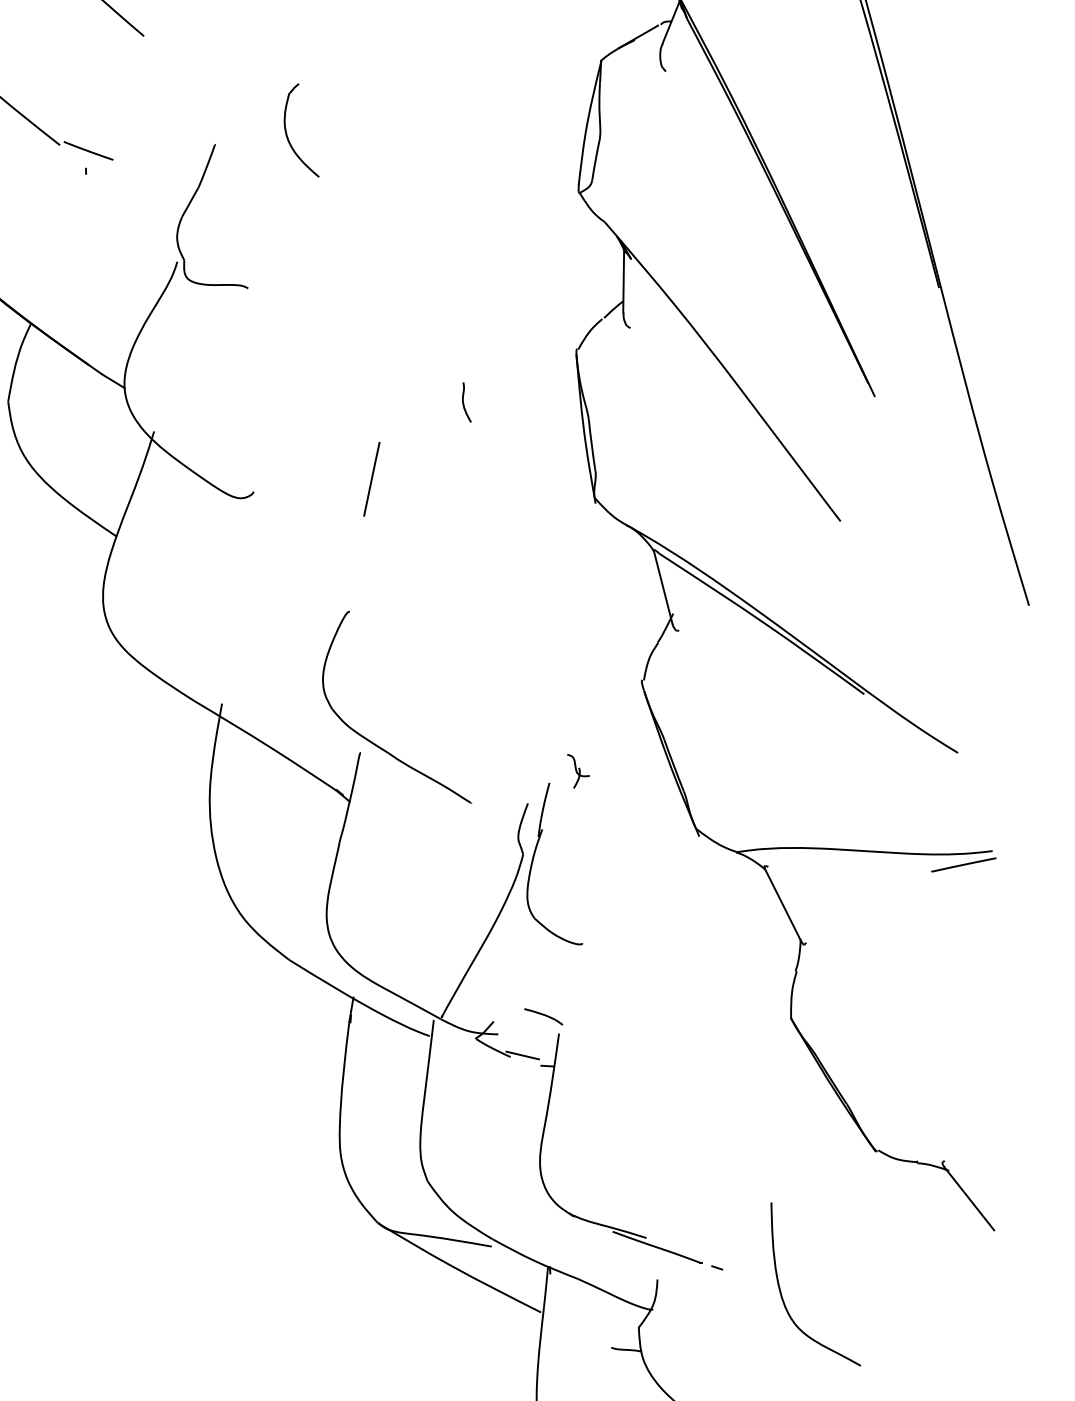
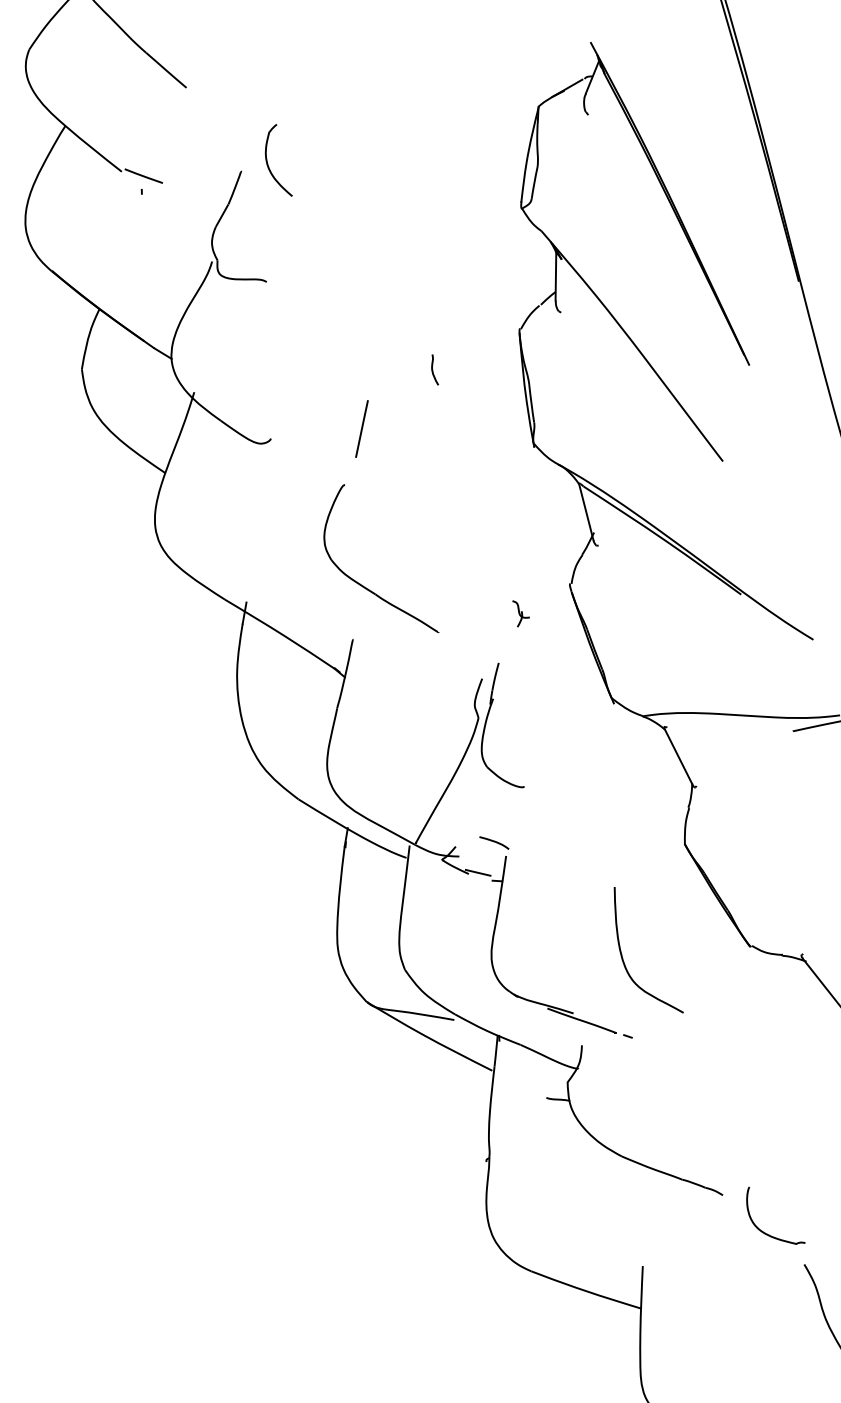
part: (288, 134) -> (268, 163), moved
part: (373, 742) -> (363, 585), moved
part: (577, 770) -> (520, 613), moved
curve: (782, 1295) -> (623, 958), moved

